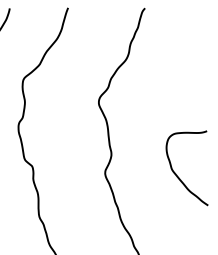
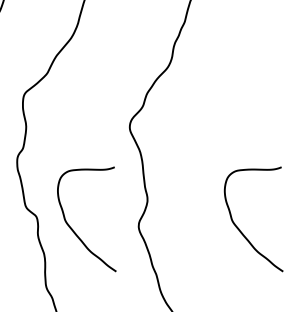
curve: (57, 173) -> (71, 226), added

